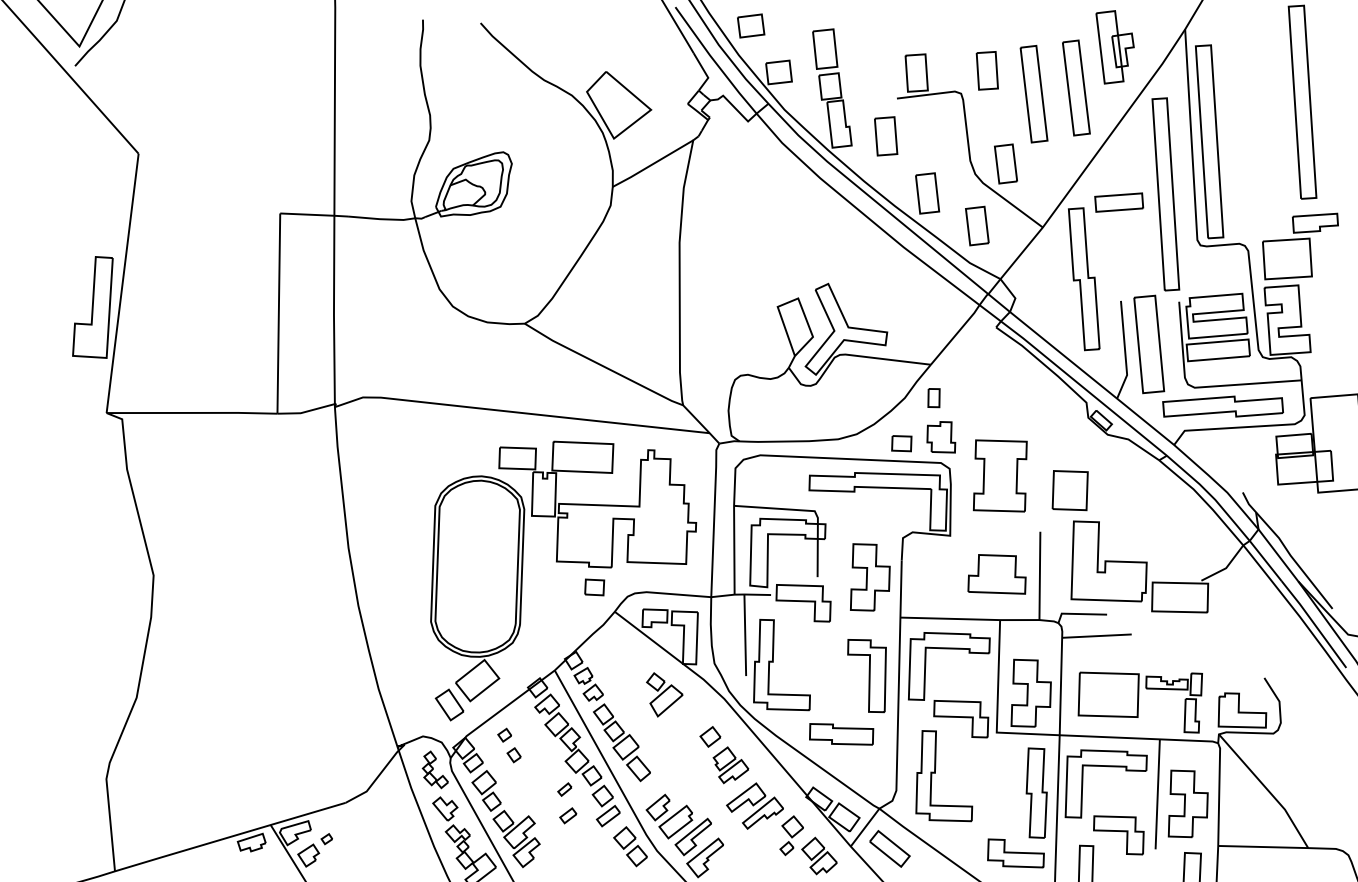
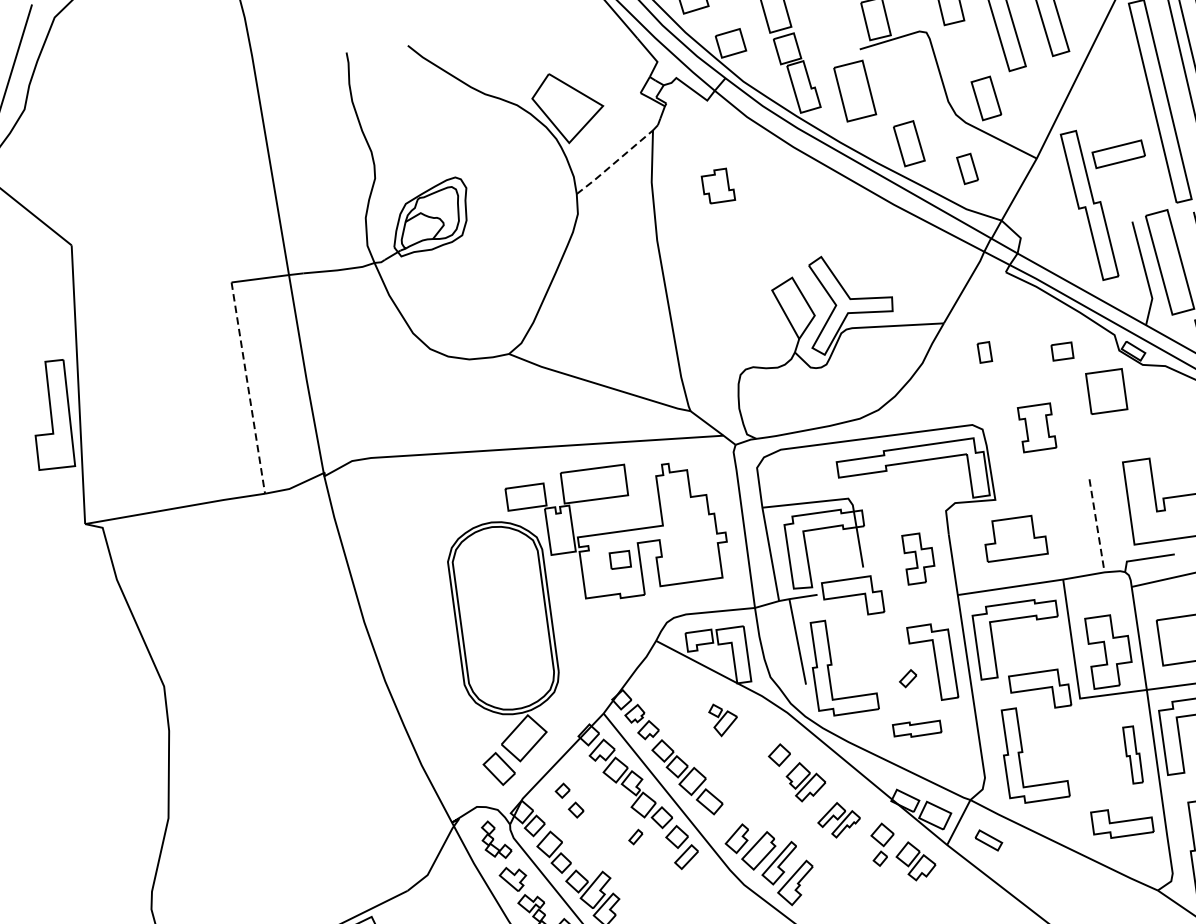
part: (886, 136) -> (855, 91), size x1.4
line: (653, 164) -> (615, 163), solid -> dashed
part: (1119, 202) -> (1119, 154), moved
part: (977, 225) -> (967, 168), size x0.7
line: (278, 314) -> (248, 389), solid -> dashed
part: (933, 398) -> (984, 352), moved
part: (941, 437) -> (718, 186), moved
part: (901, 443) -> (1062, 351), moved
part: (999, 475) -> (1036, 427), size x0.6
part: (1069, 490) -> (1105, 391), moved
part: (996, 574) -> (1014, 538), moved
line: (1039, 576) -> (1096, 526), solid -> dashed
part: (870, 577) -> (919, 558), size x0.7
part: (594, 587) -> (620, 560), moved
part: (664, 694) -> (723, 718), size x0.7
part: (841, 734) -> (917, 728), size x0.7
part: (1036, 792) -> (1132, 754), size x0.6
part: (754, 805) -> (838, 819), size x0.7
part: (568, 815) -> (908, 678), moved
part: (630, 846) -> (715, 885), removed
part: (889, 848) -> (988, 840), size x0.6

